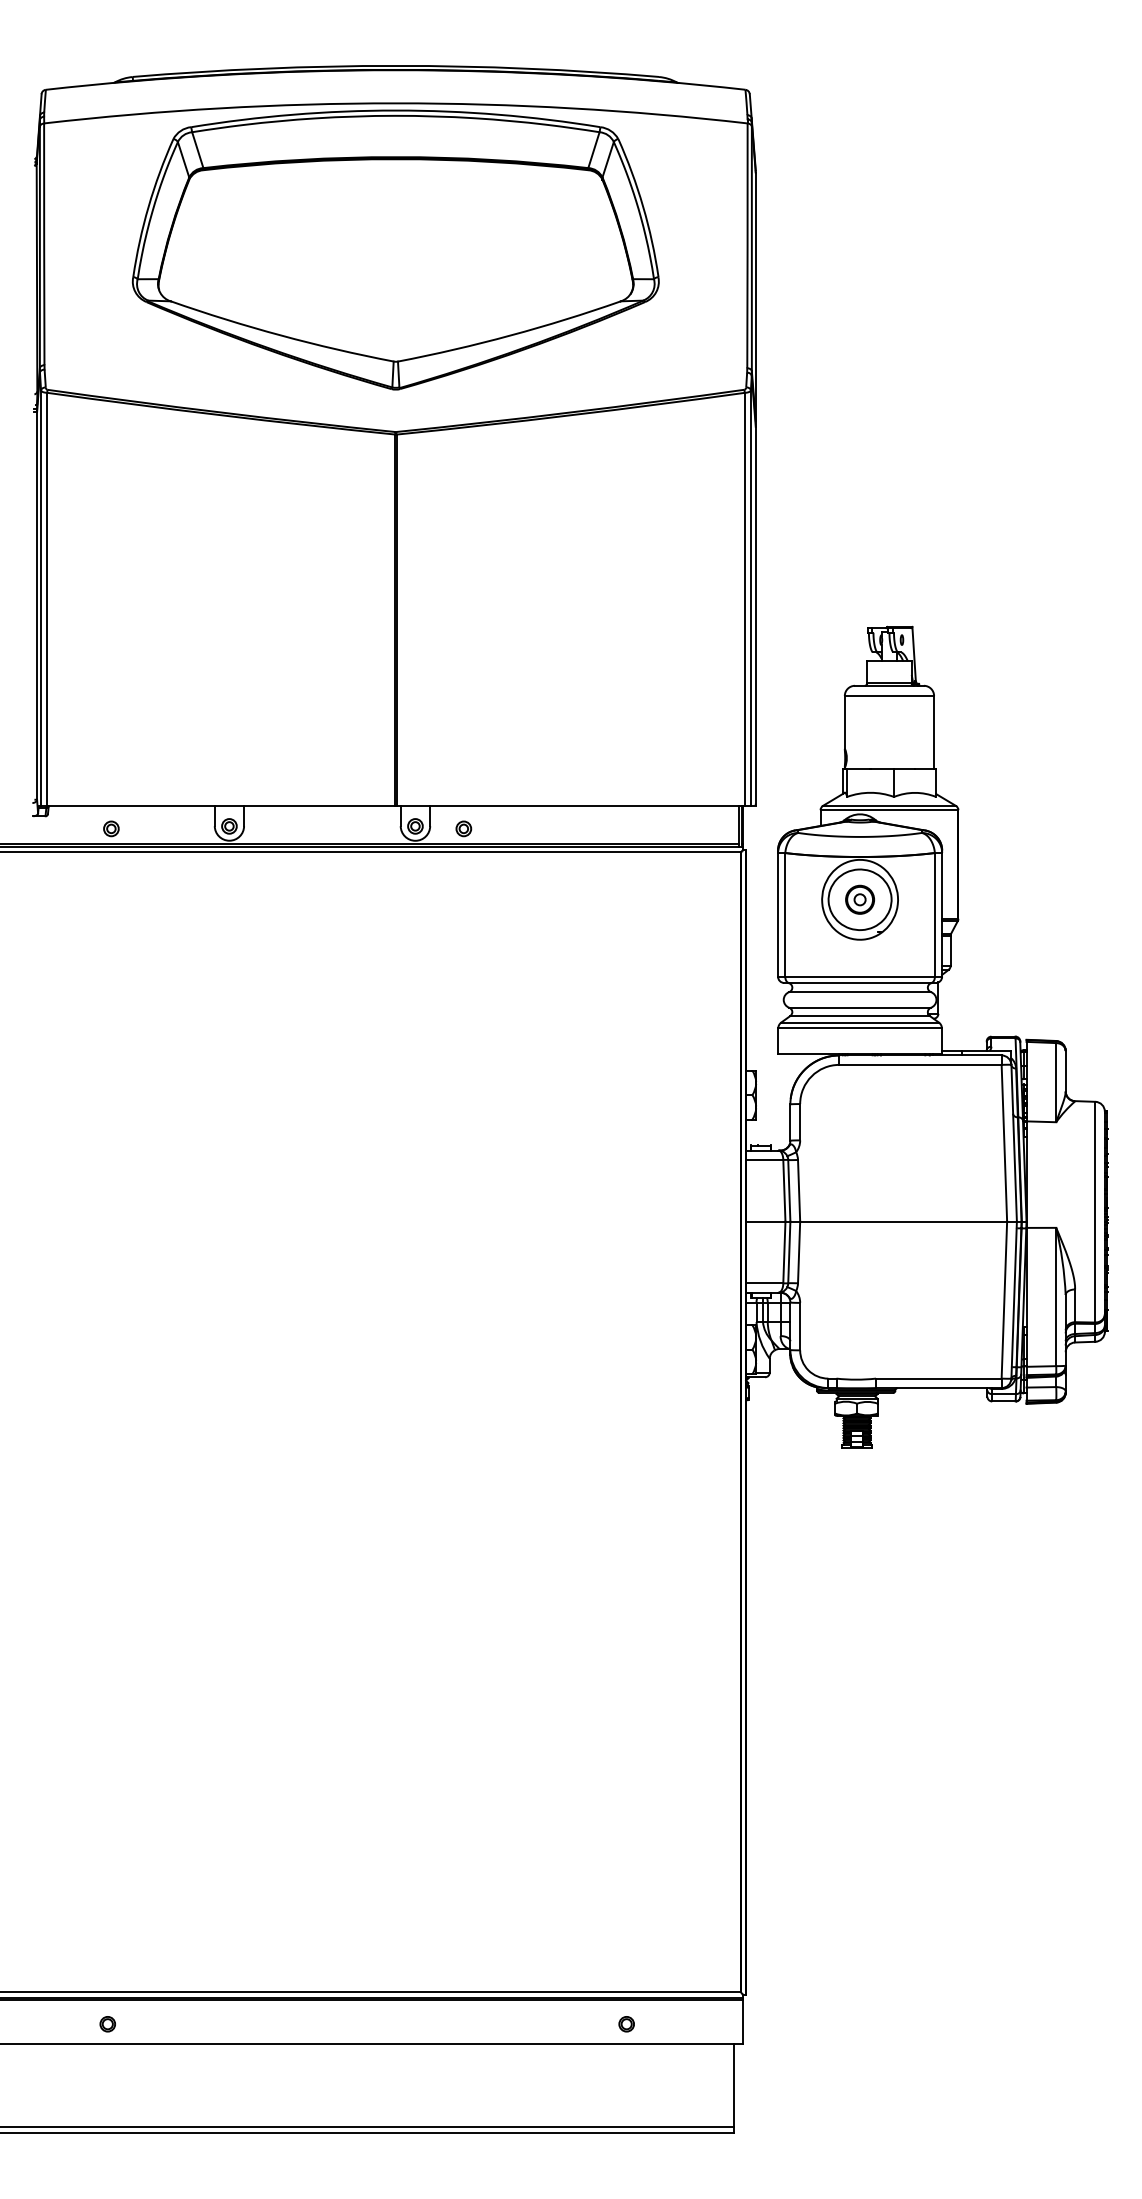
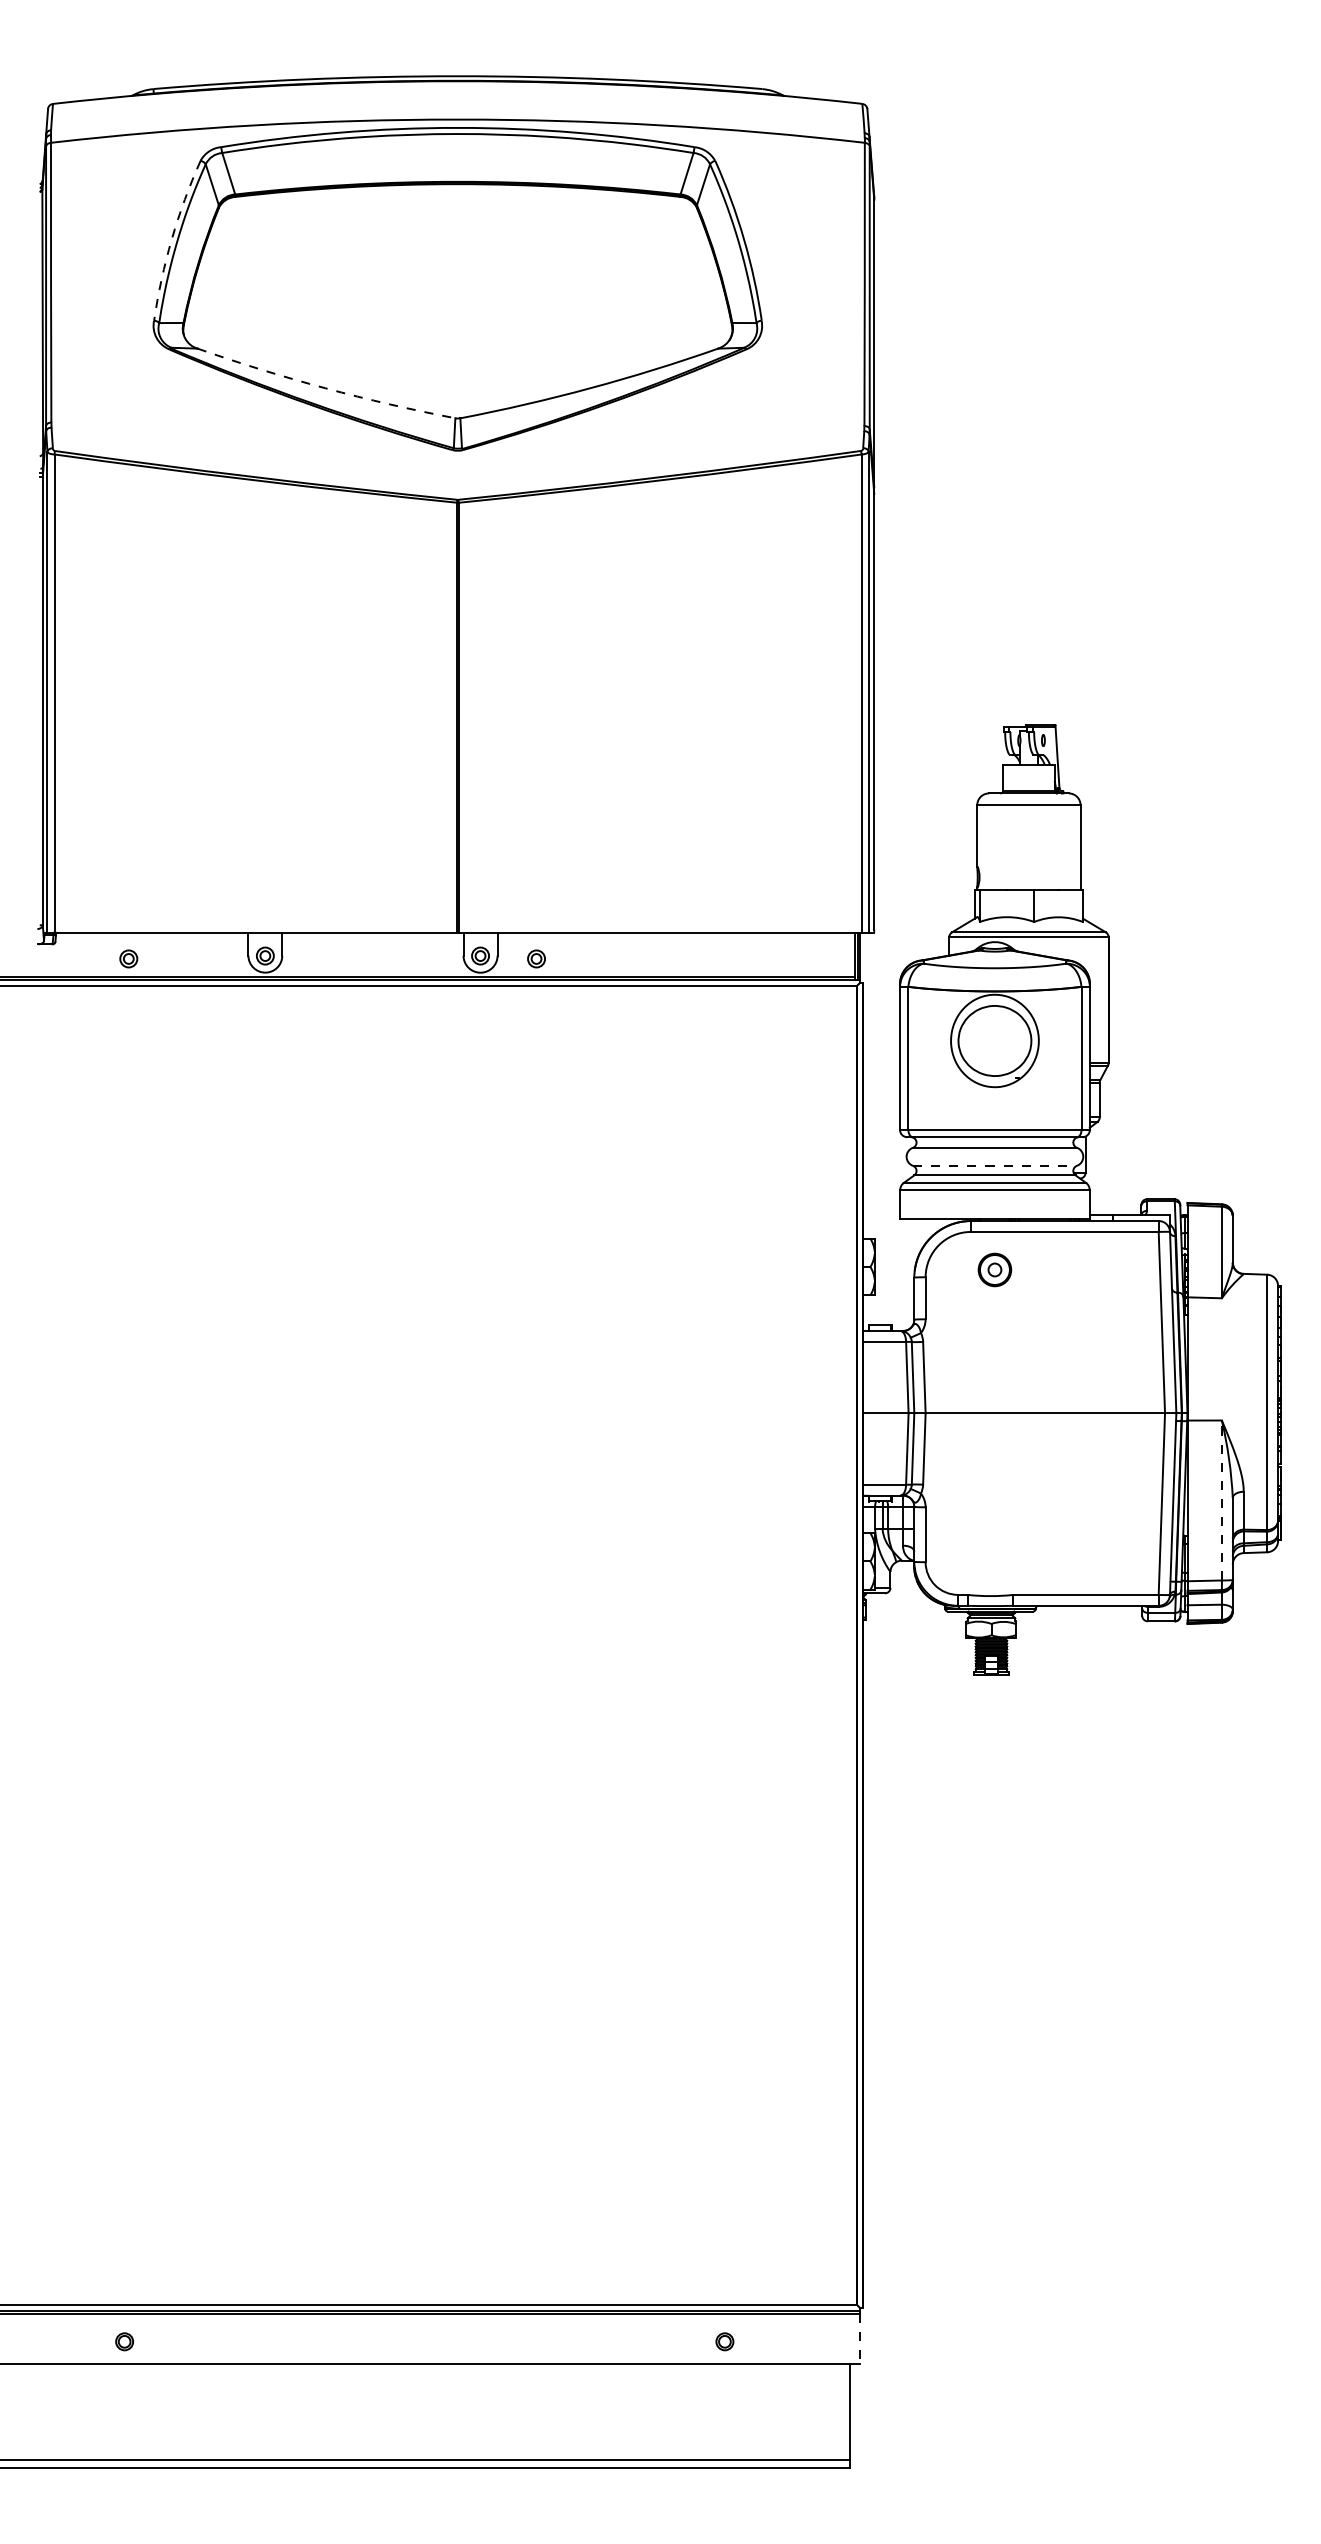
arc: (148, 207) -> (171, 239), solid -> dashed
arc: (281, 335) -> (325, 388), solid -> dashed
part: (859, 899) -> (994, 1269), moved
line: (859, 1007) -> (994, 1165), solid -> dashed
line: (1055, 1297) -> (1221, 1500), solid -> dashed
line: (743, 2022) -> (859, 2339), solid -> dashed

